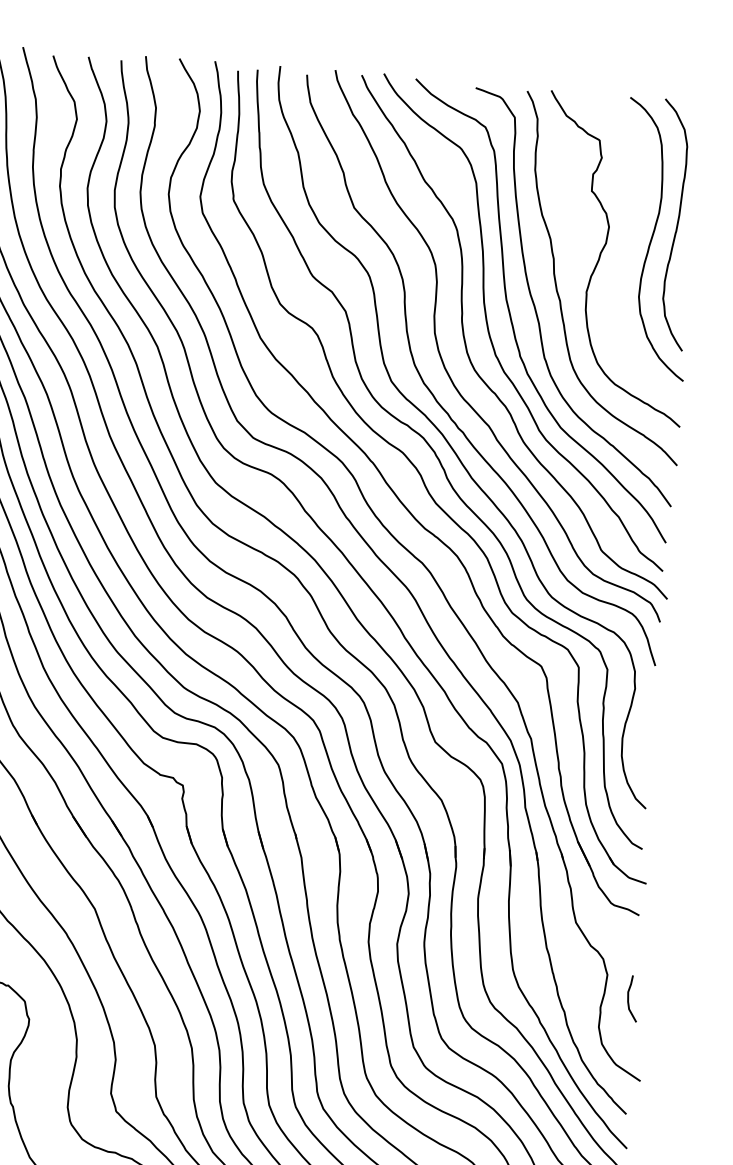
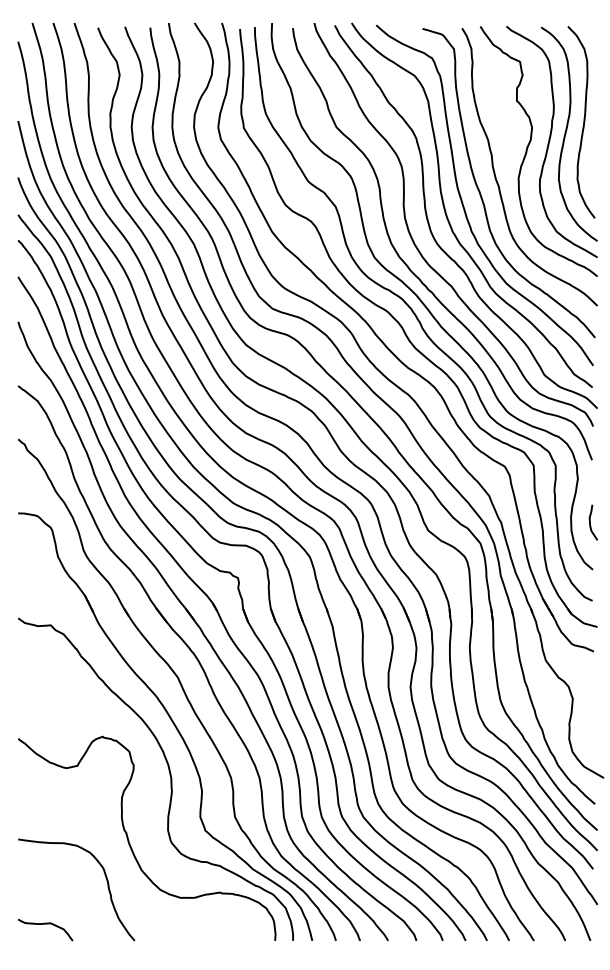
curve: (631, 246) -> (550, 141), added
curve: (628, 998) -> (590, 522), moved

